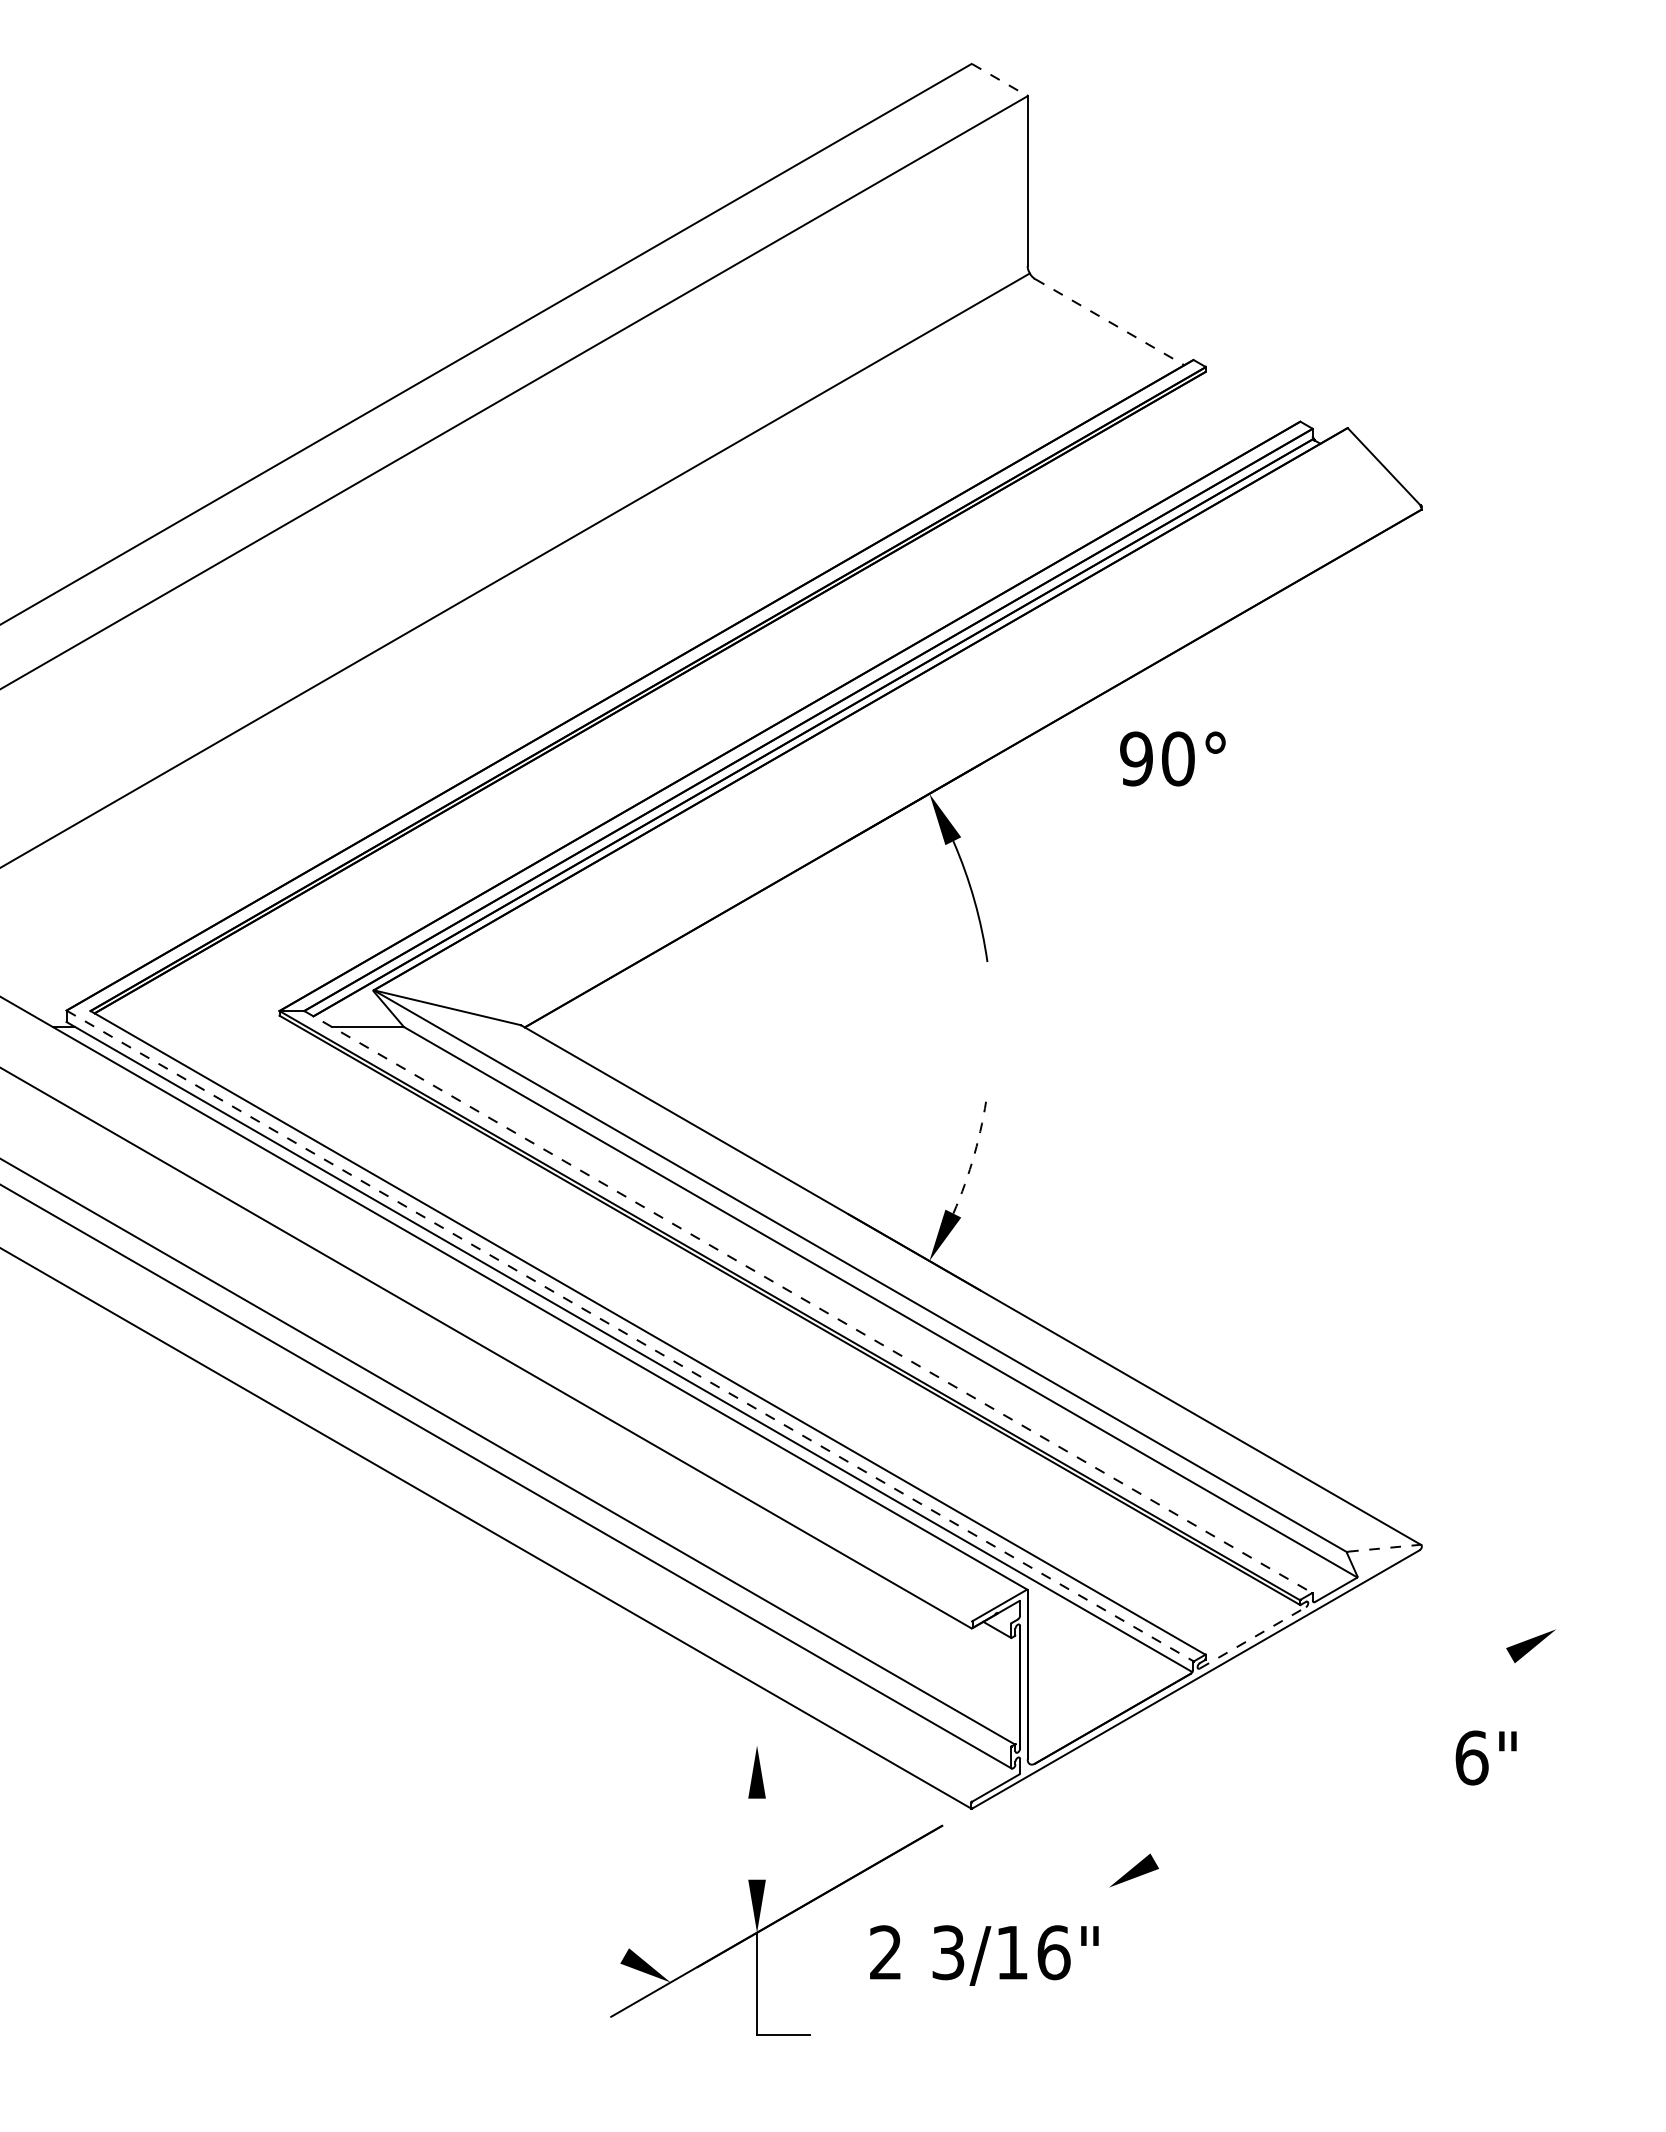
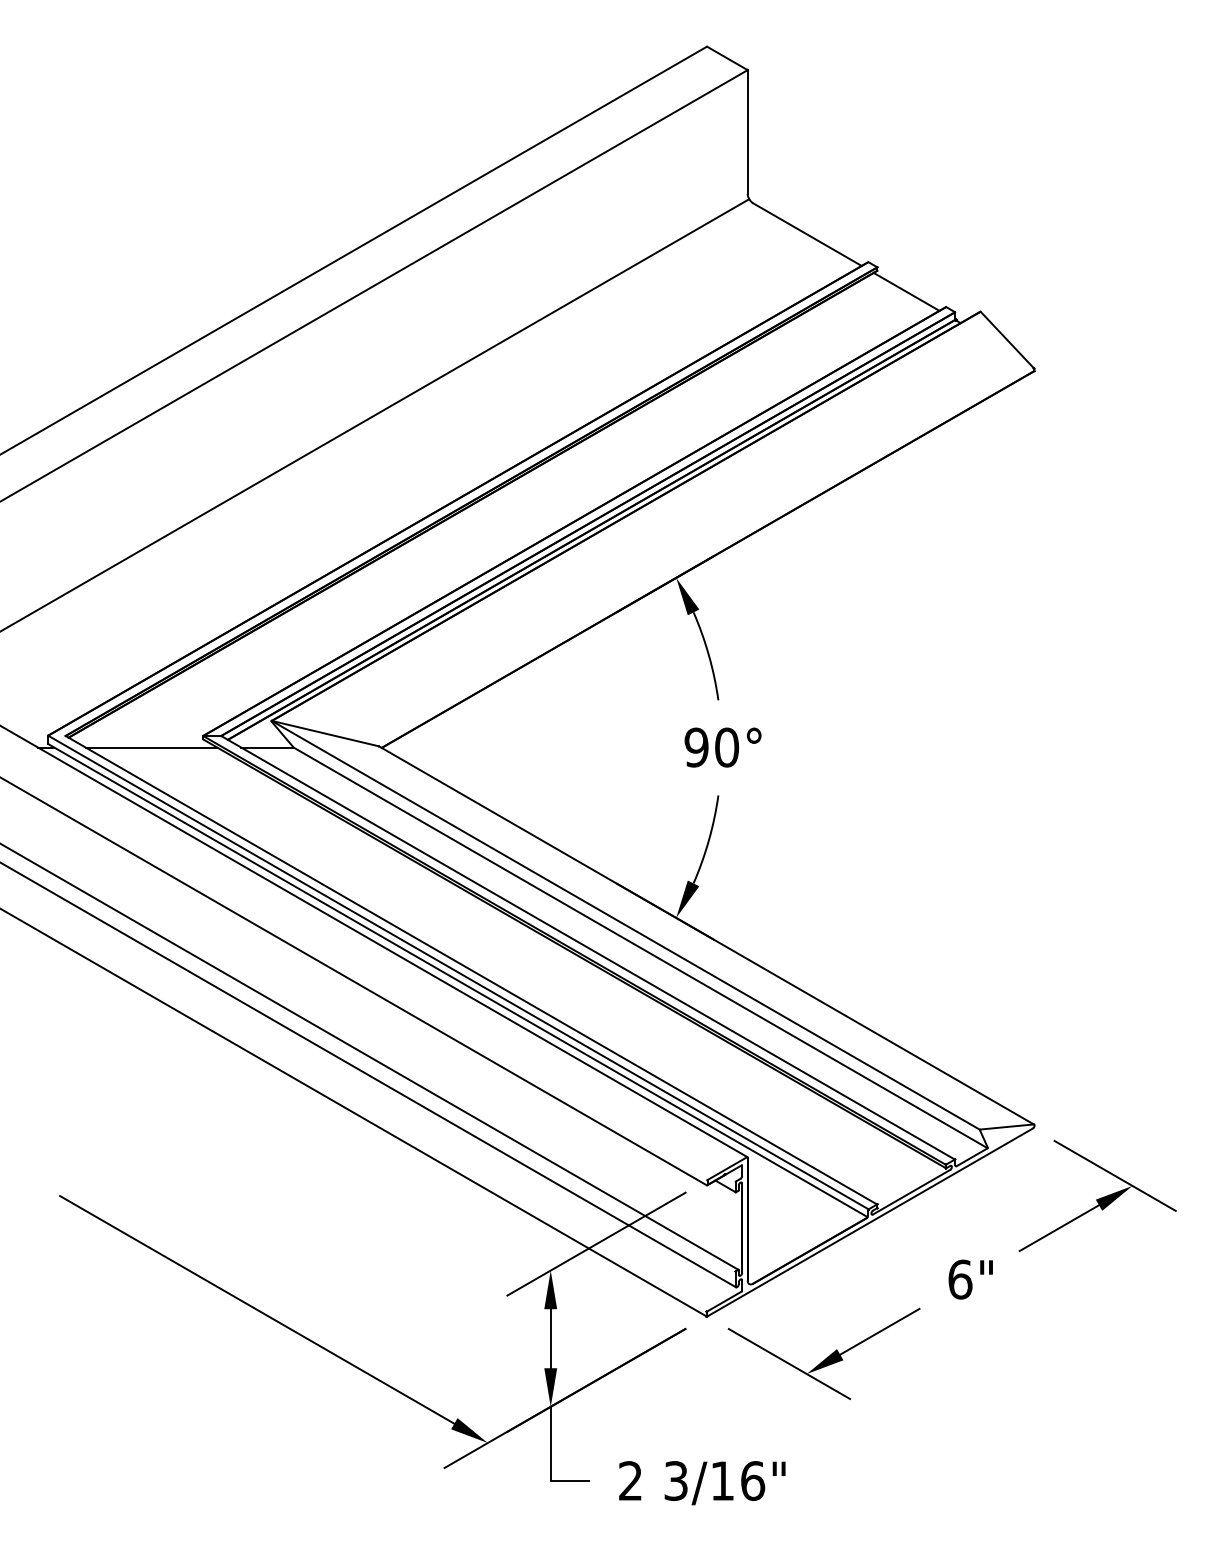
line: (999, 79) -> (727, 58), dashed -> solid
line: (1110, 322) -> (807, 234), dashed -> solid
line: (1245, 400) -> (906, 291), added
text: (1172, 758) -> (722, 747), moved
line: (208, 1027) -> (151, 747), added
arc: (974, 1154) -> (708, 840), dashed -> solid
line: (808, 1302) -> (588, 948), dashed -> solid
line: (630, 1336) -> (458, 972), dashed -> solid
line: (1384, 1548) -> (1007, 1127), dashed -> solid
line: (1532, 1615) -> (1115, 1175), added
line: (1253, 1637) -> (912, 1191), dashed -> solid
line: (1455, 1686) -> (1059, 1227), added
line: (819, 1708) -> (596, 1243), added
text: (1485, 1757) -> (970, 1279), moved
line: (353, 1799) -> (257, 1309), added
line: (1208, 1829) -> (879, 1331), added
line: (757, 1838) -> (551, 1338), added
line: (1084, 1873) -> (789, 1363), added
text: (984, 1955) -> (702, 1483), moved

